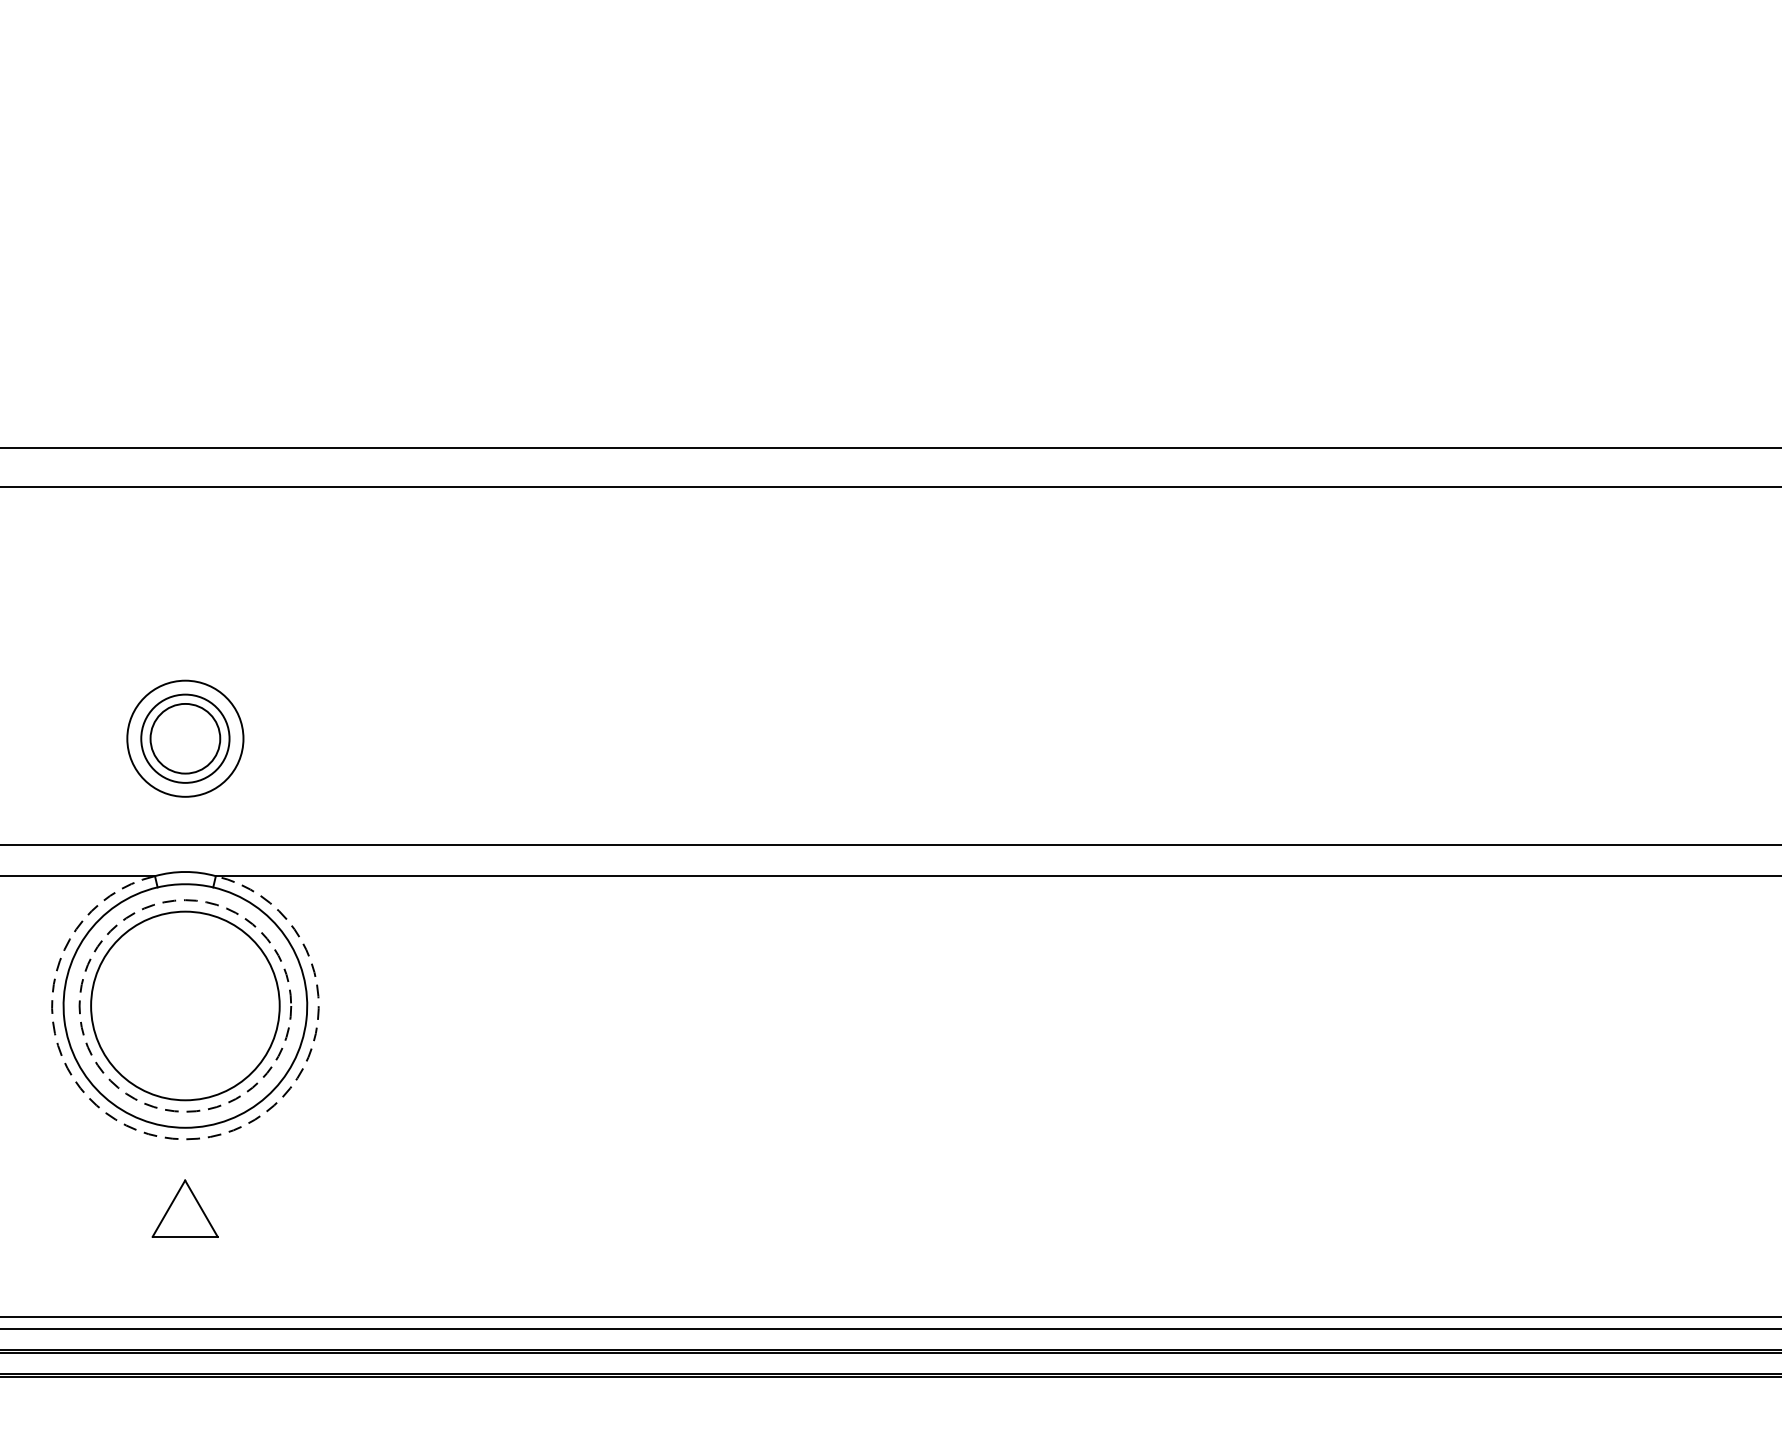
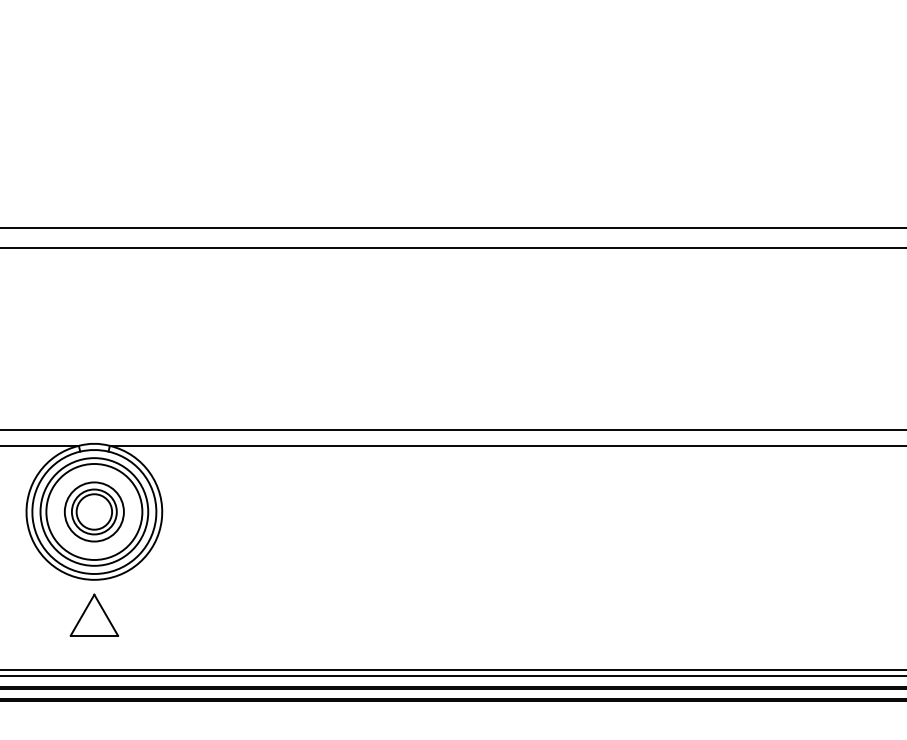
part: (185, 737) -> (94, 511), moved
circle: (185, 1005) -> (94, 511), dashed -> solid
arc: (185, 1138) -> (94, 579), dashed -> solid
part: (183, 1207) -> (93, 614), size x1.43

